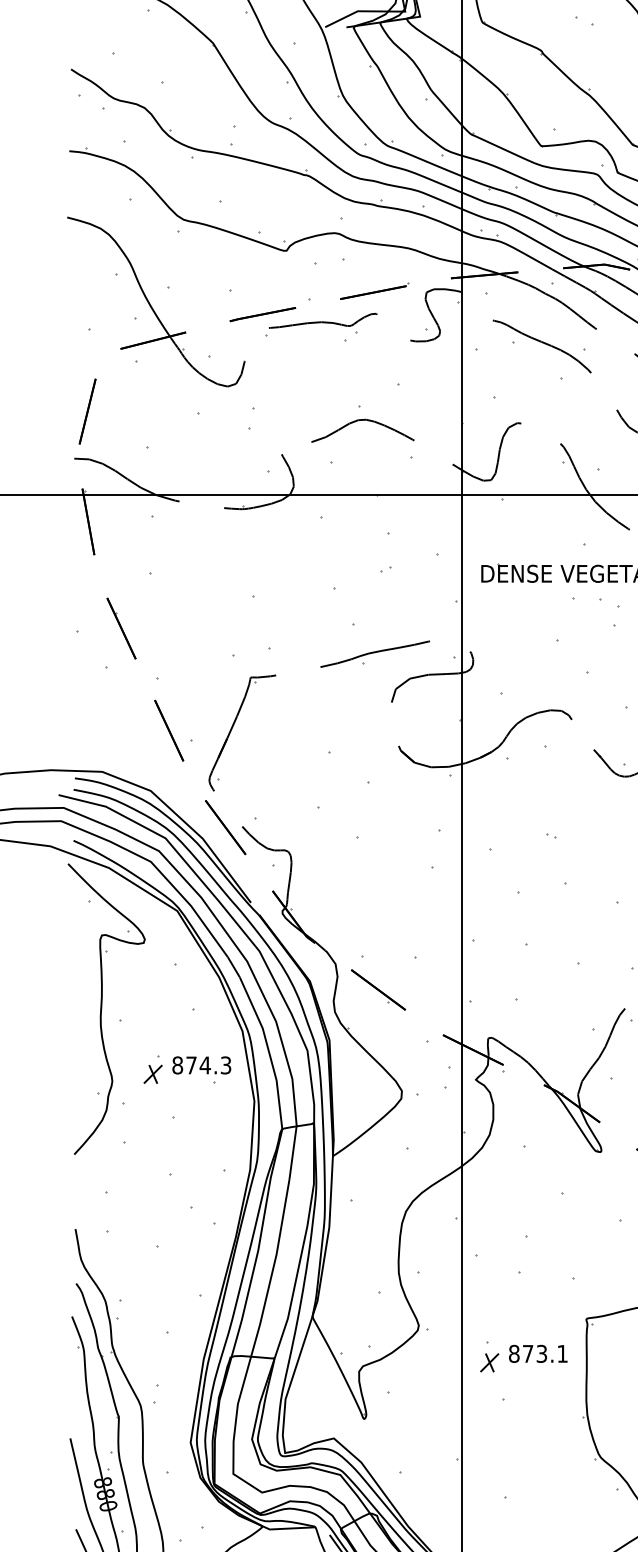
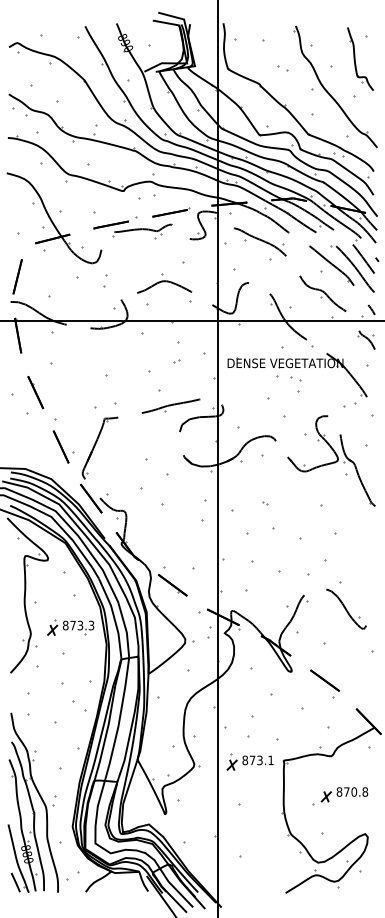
text: (205, 1065) -> (80, 625), 874.3 -> 873.3
part: (522, 1355) -> (249, 761), moved

